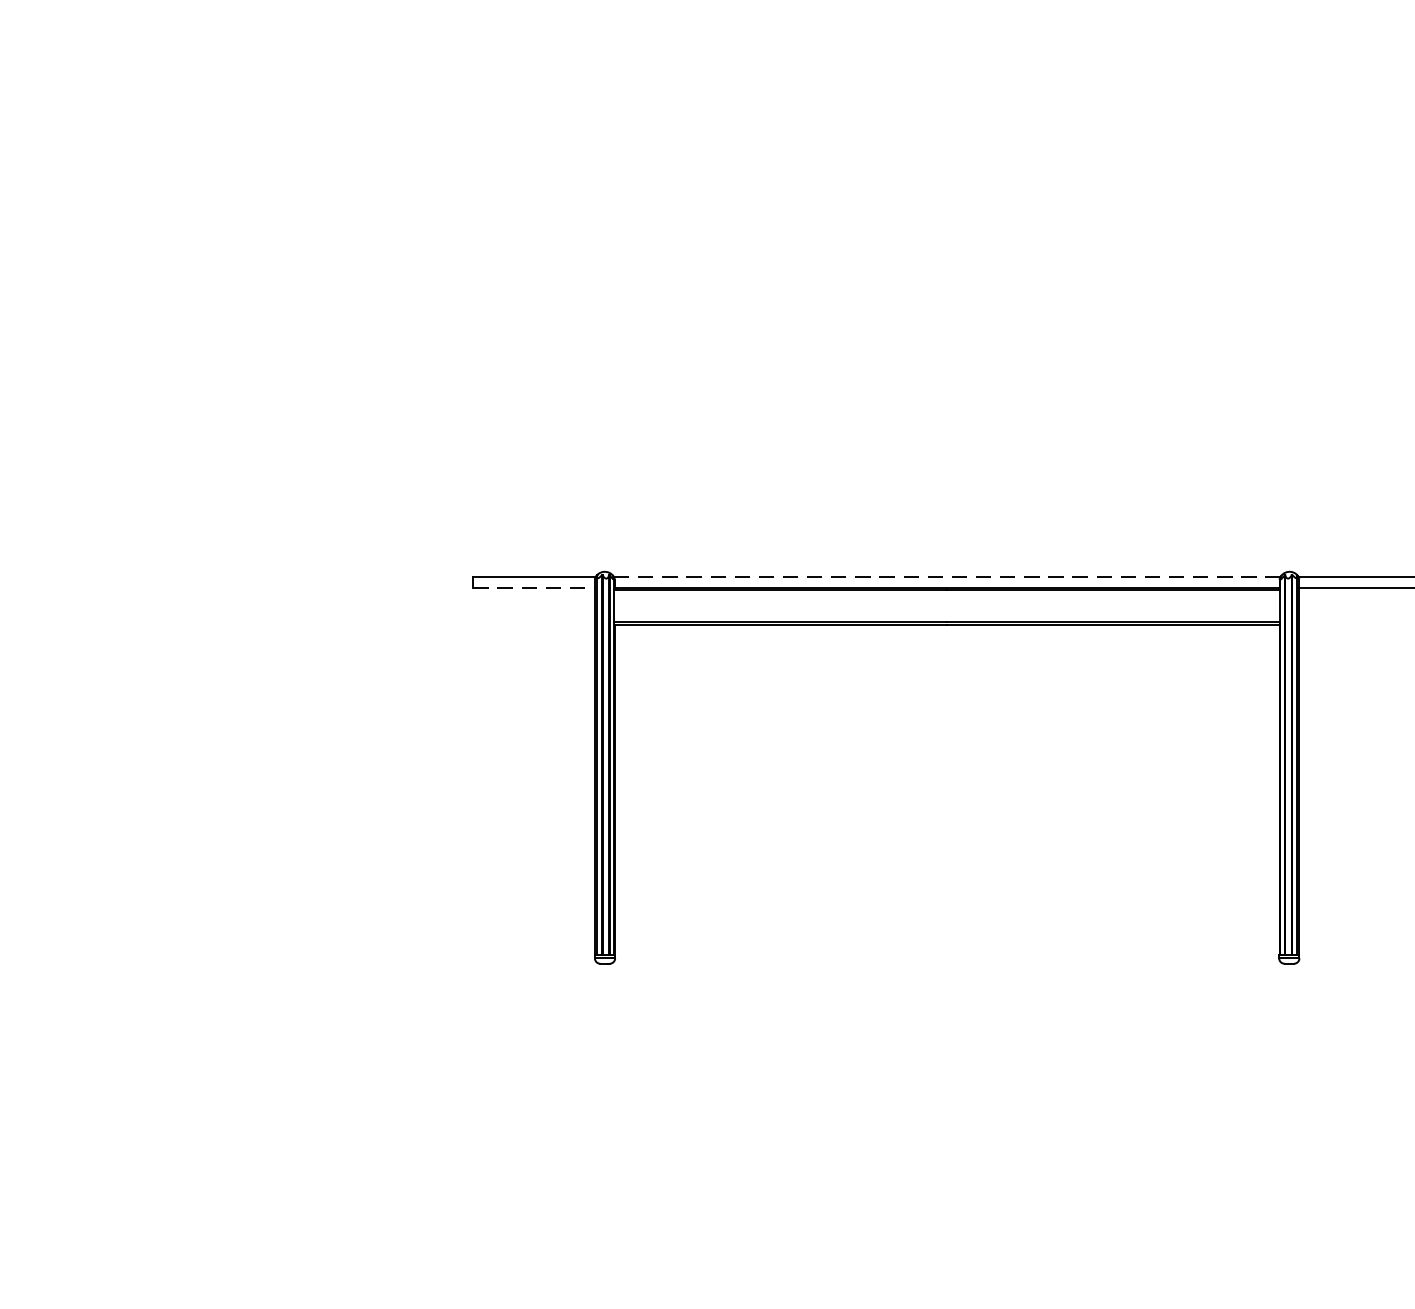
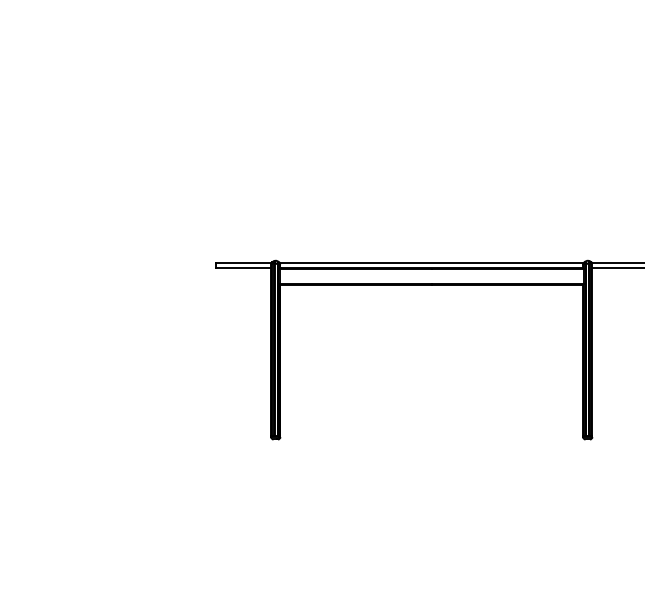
line: (946, 577) -> (431, 263), dashed -> solid
line: (534, 588) -> (243, 268), dashed -> solid

